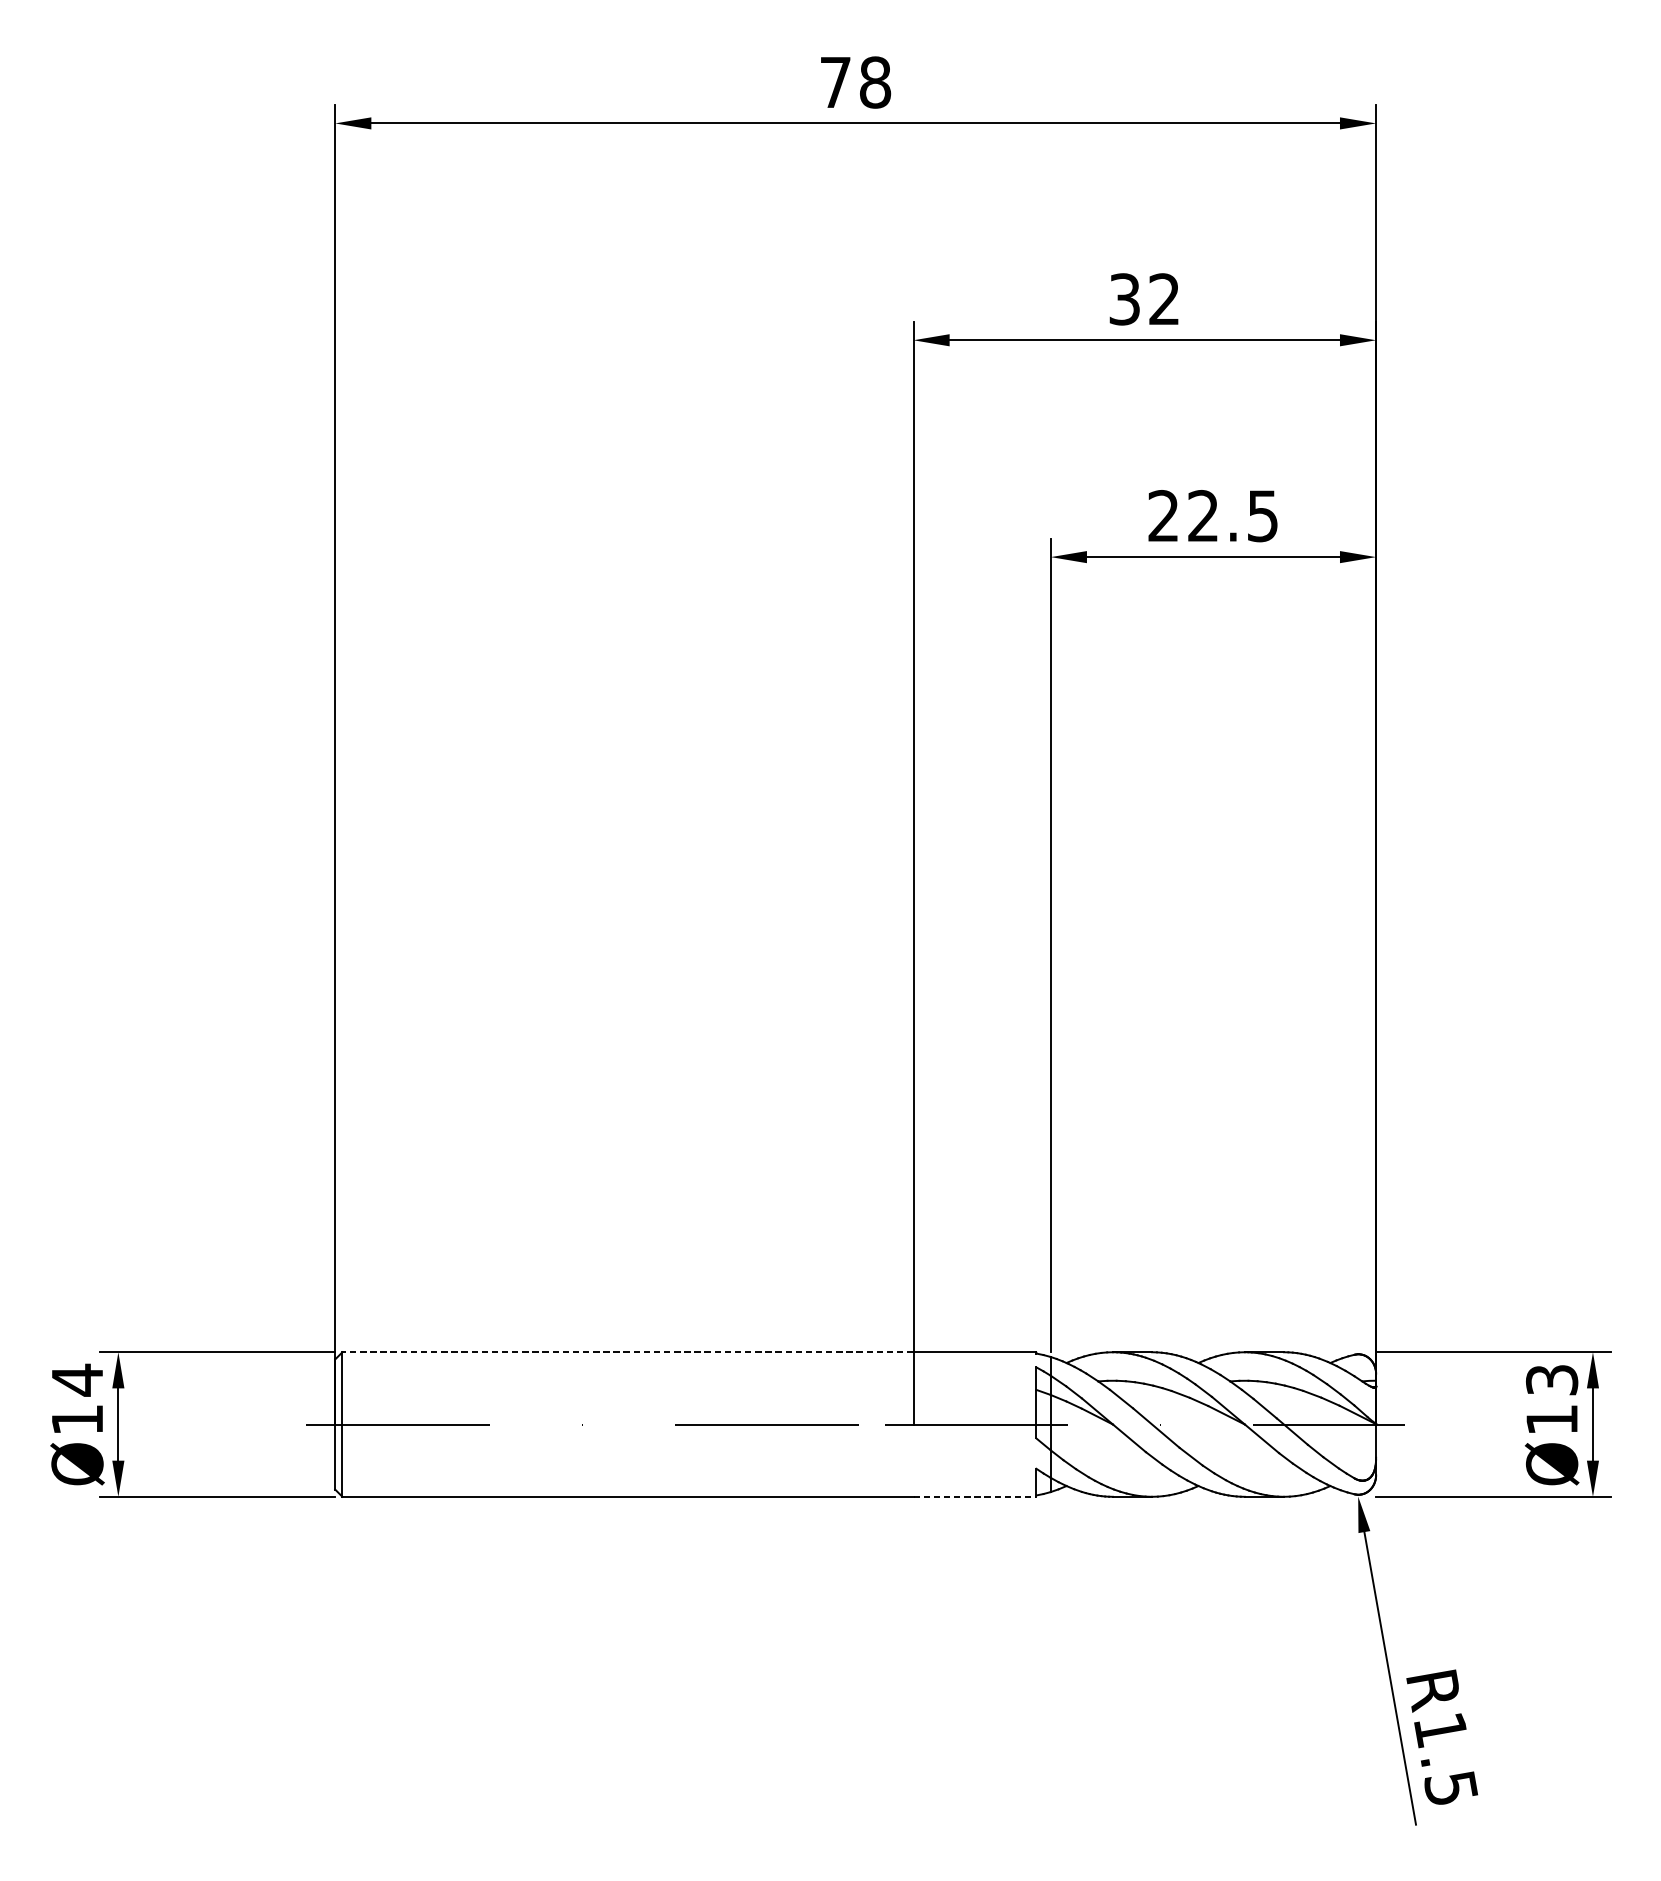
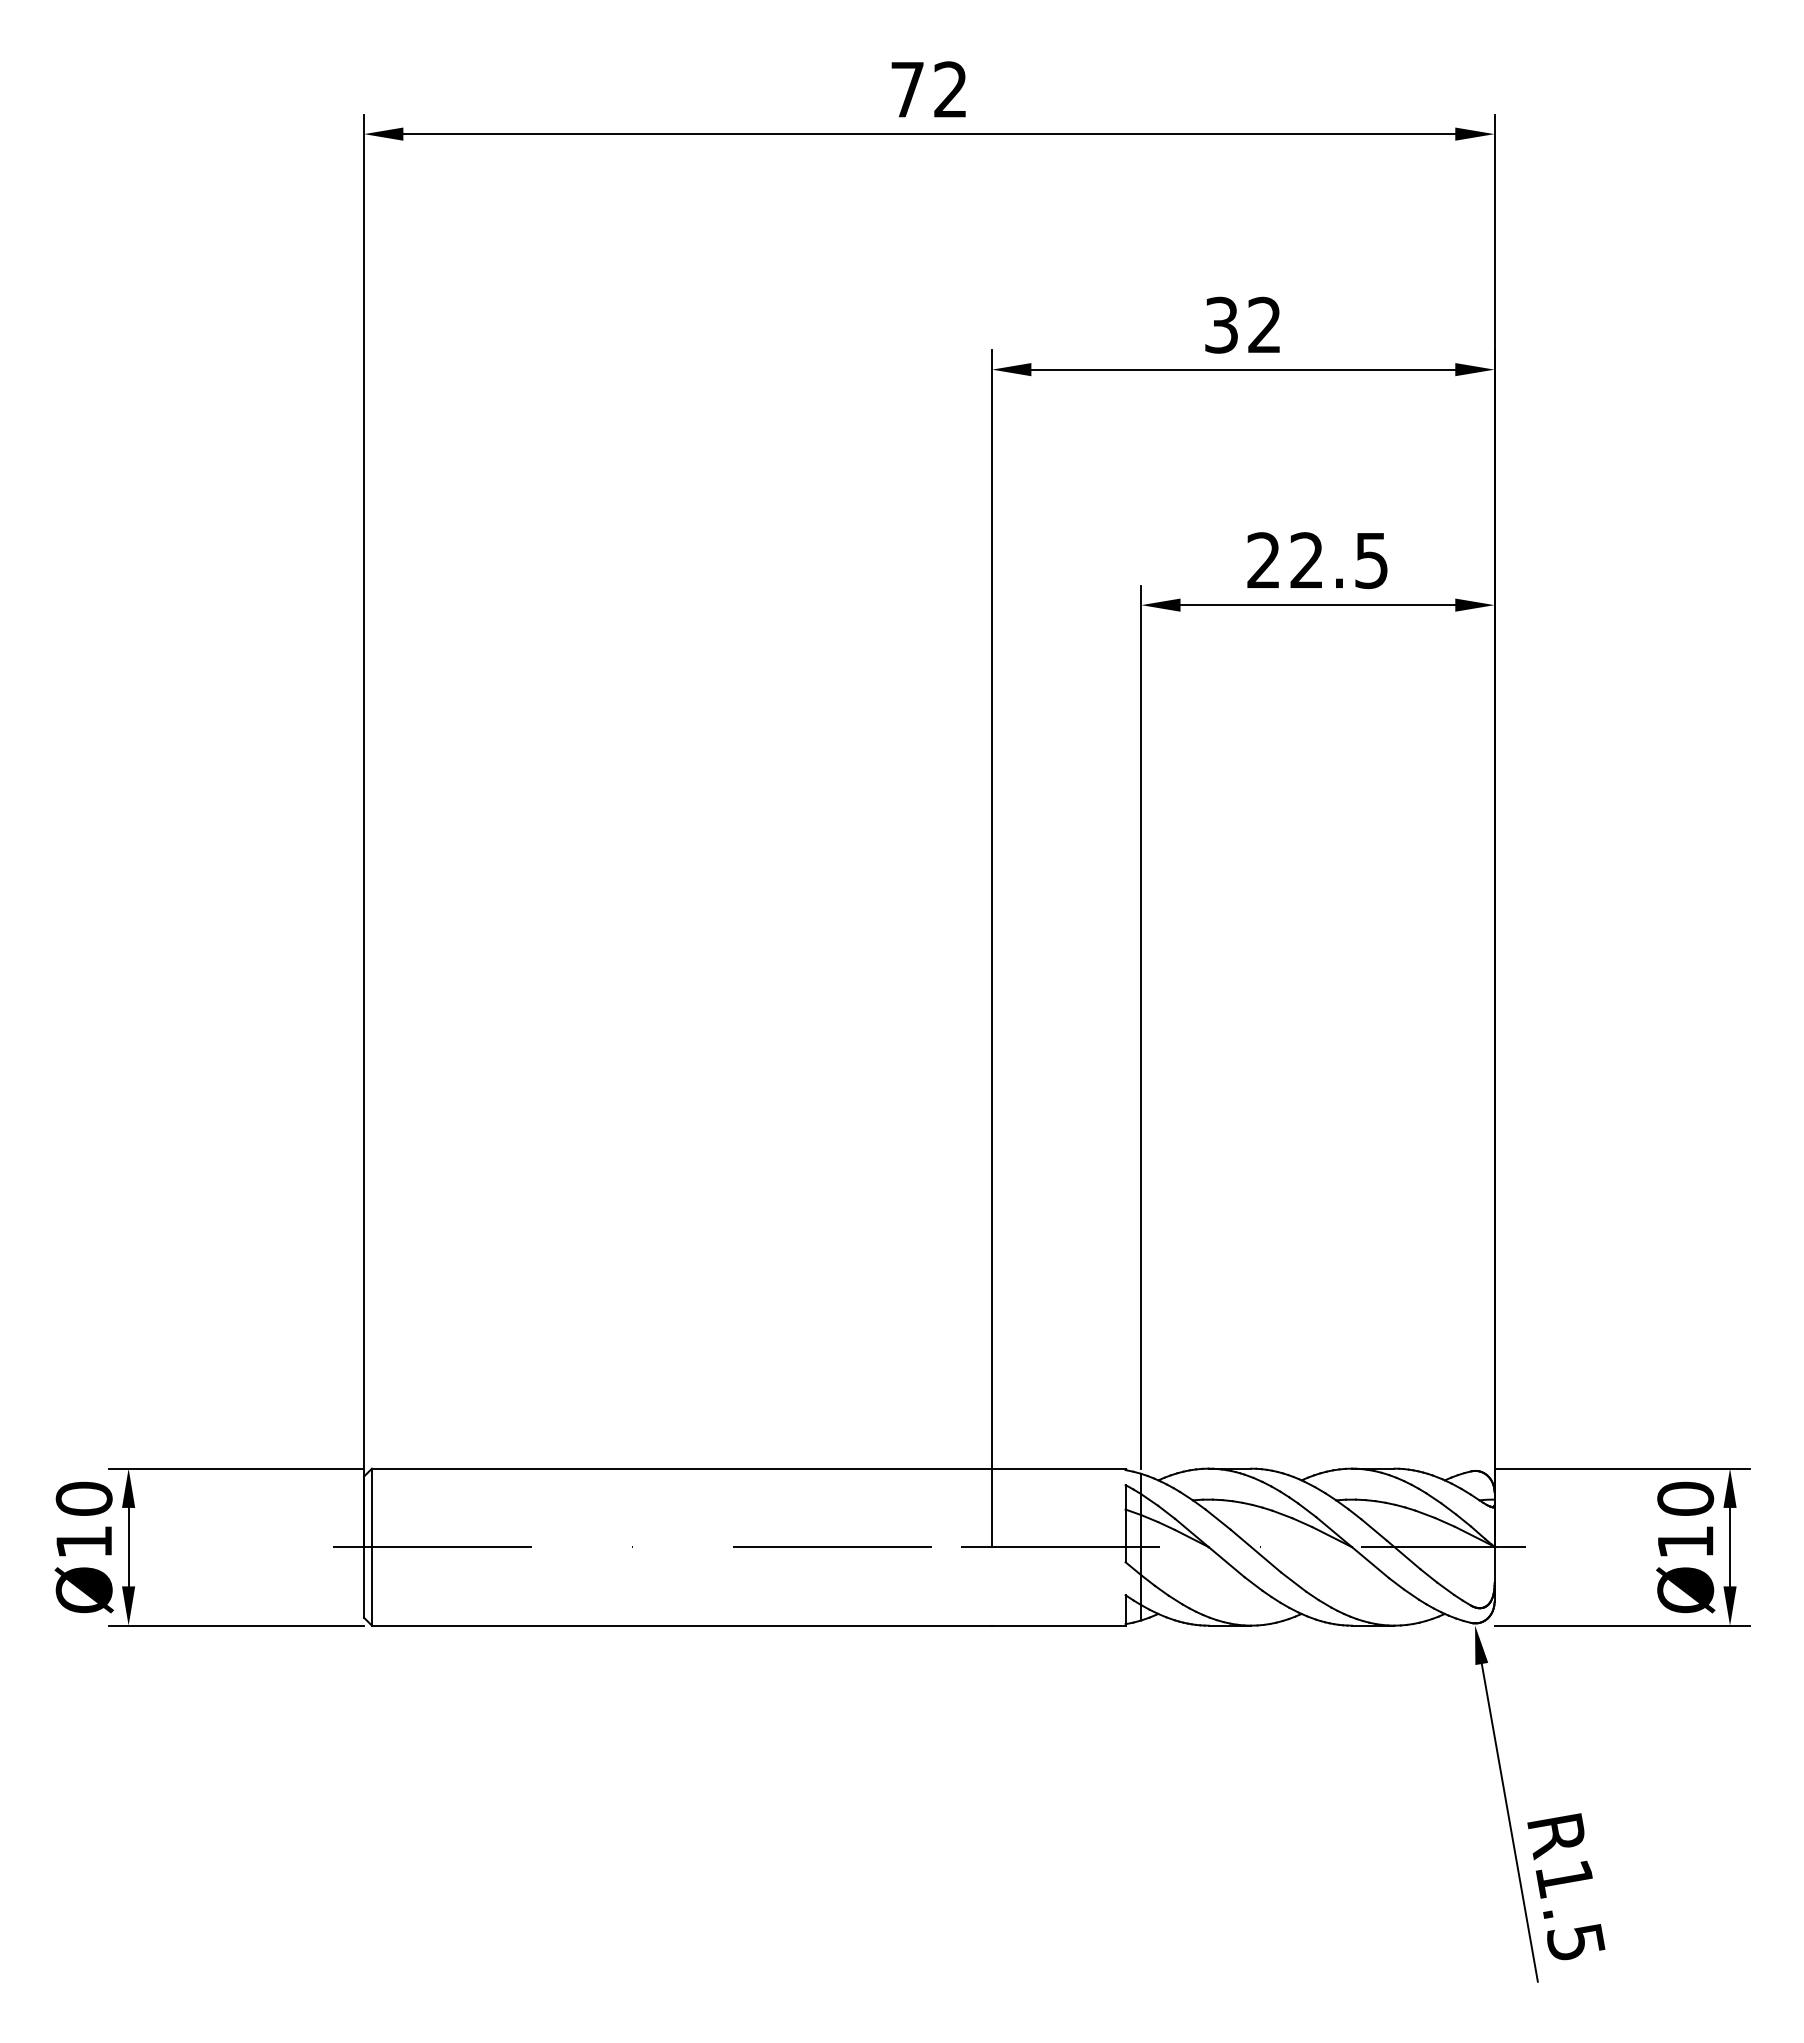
text: (875, 82) -> (950, 89), 78 -> 72
line: (627, 1352) -> (681, 1468), dashed -> solid
text: (1551, 1379) -> (1685, 1498), Ø13 -> Ø10
text: (76, 1380) -> (83, 1499), Ø14 -> Ø10
line: (974, 1496) -> (1058, 1625), dashed -> solid

